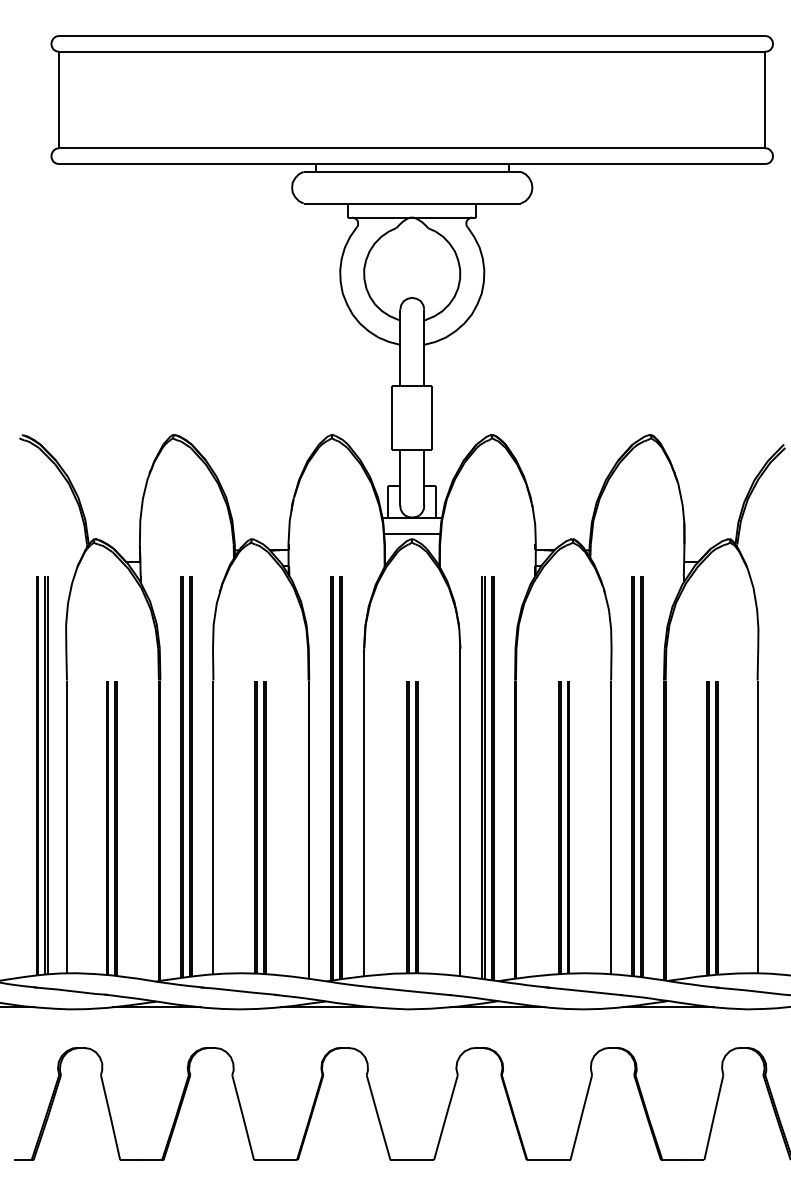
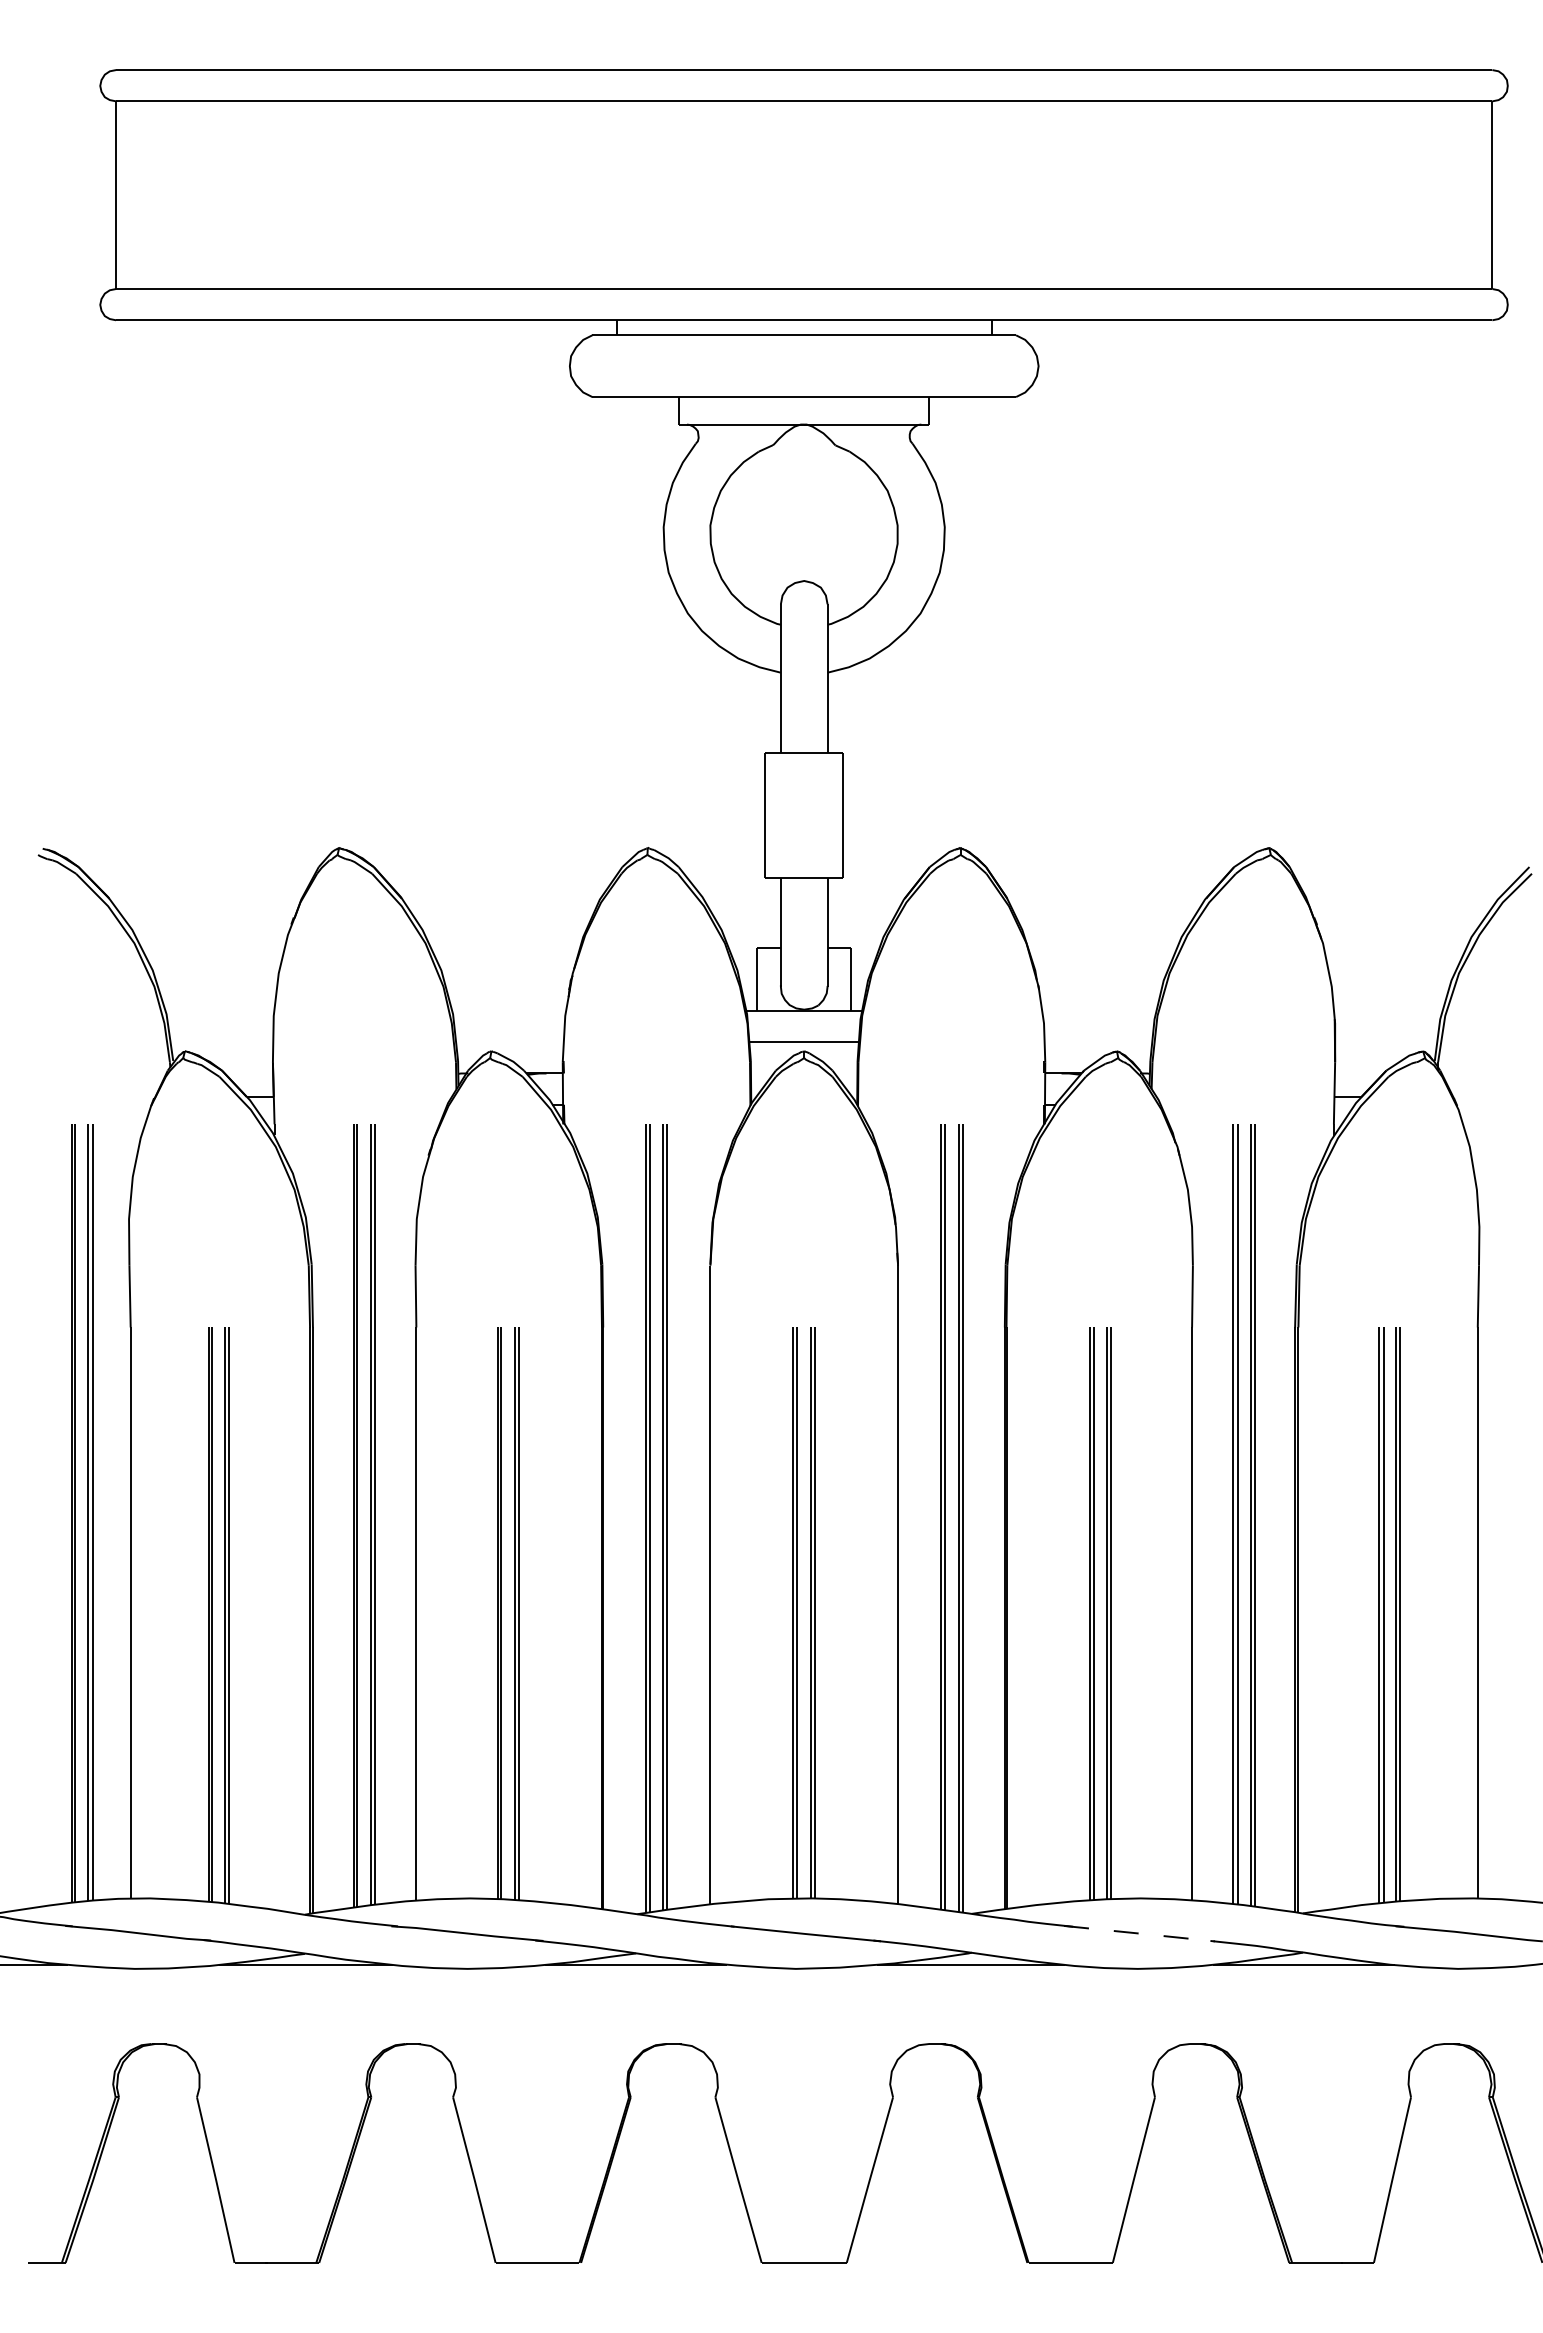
line: (583, 991) -> (1138, 1934), solid -> dashed

